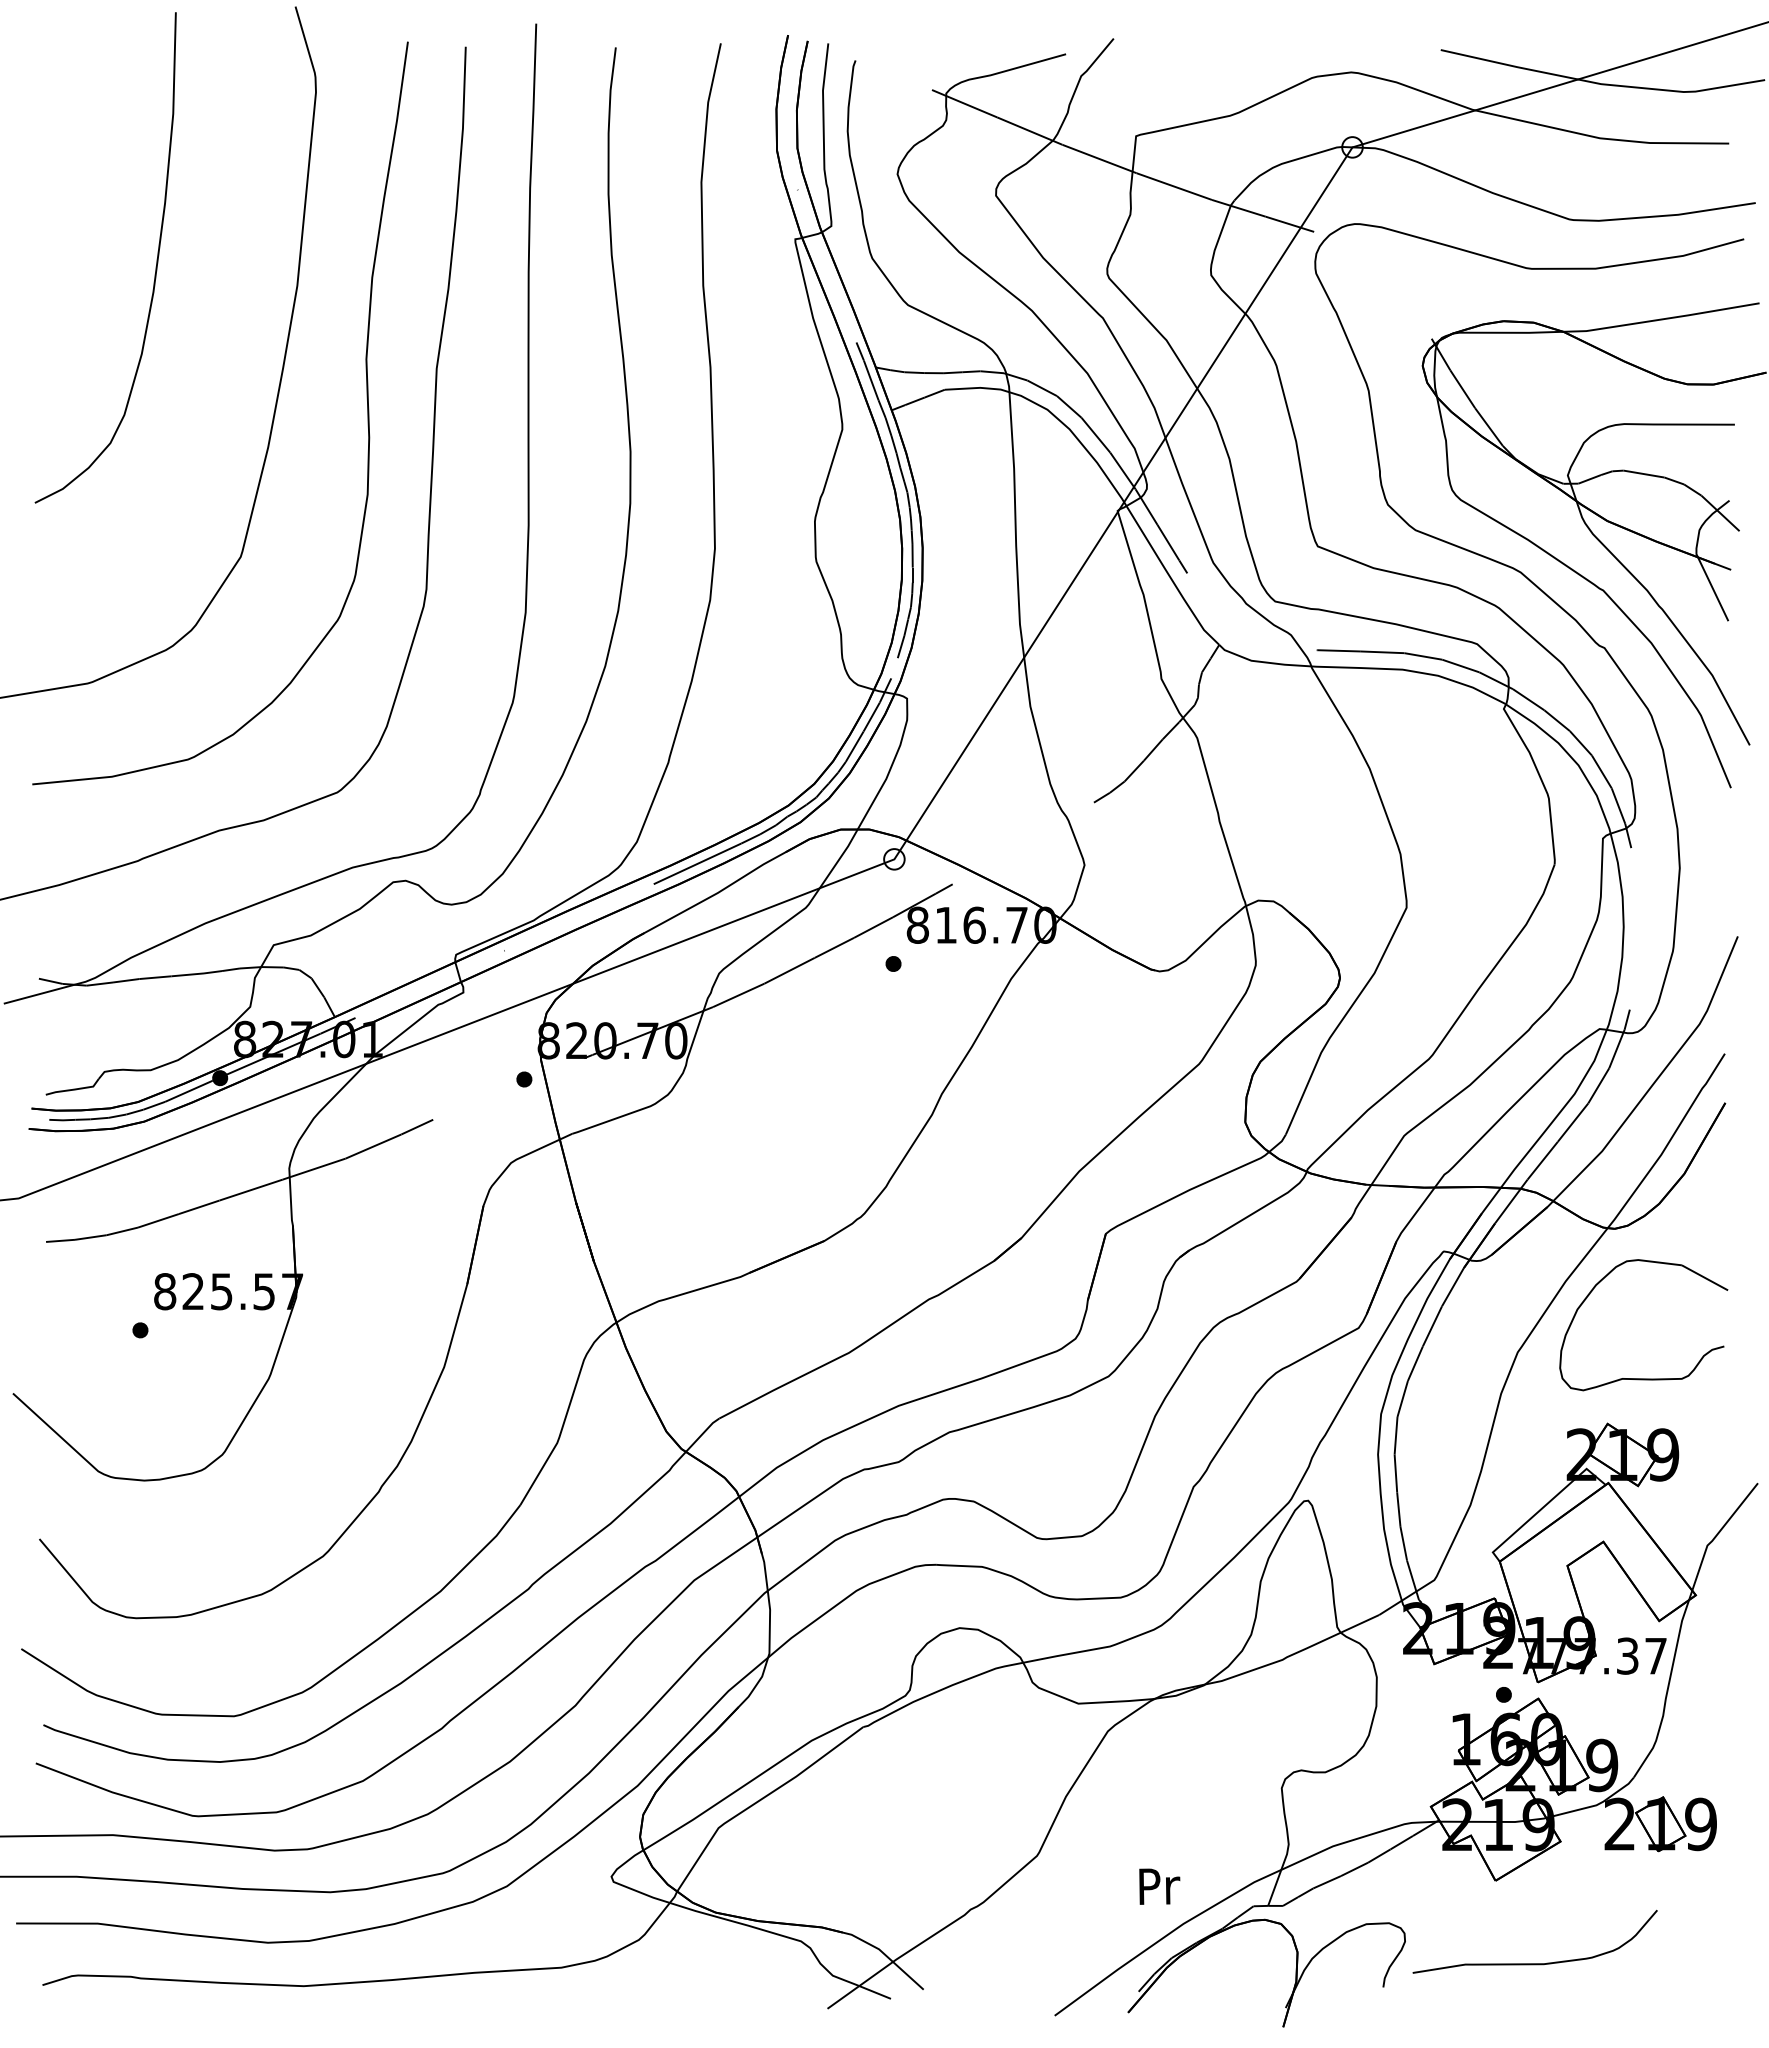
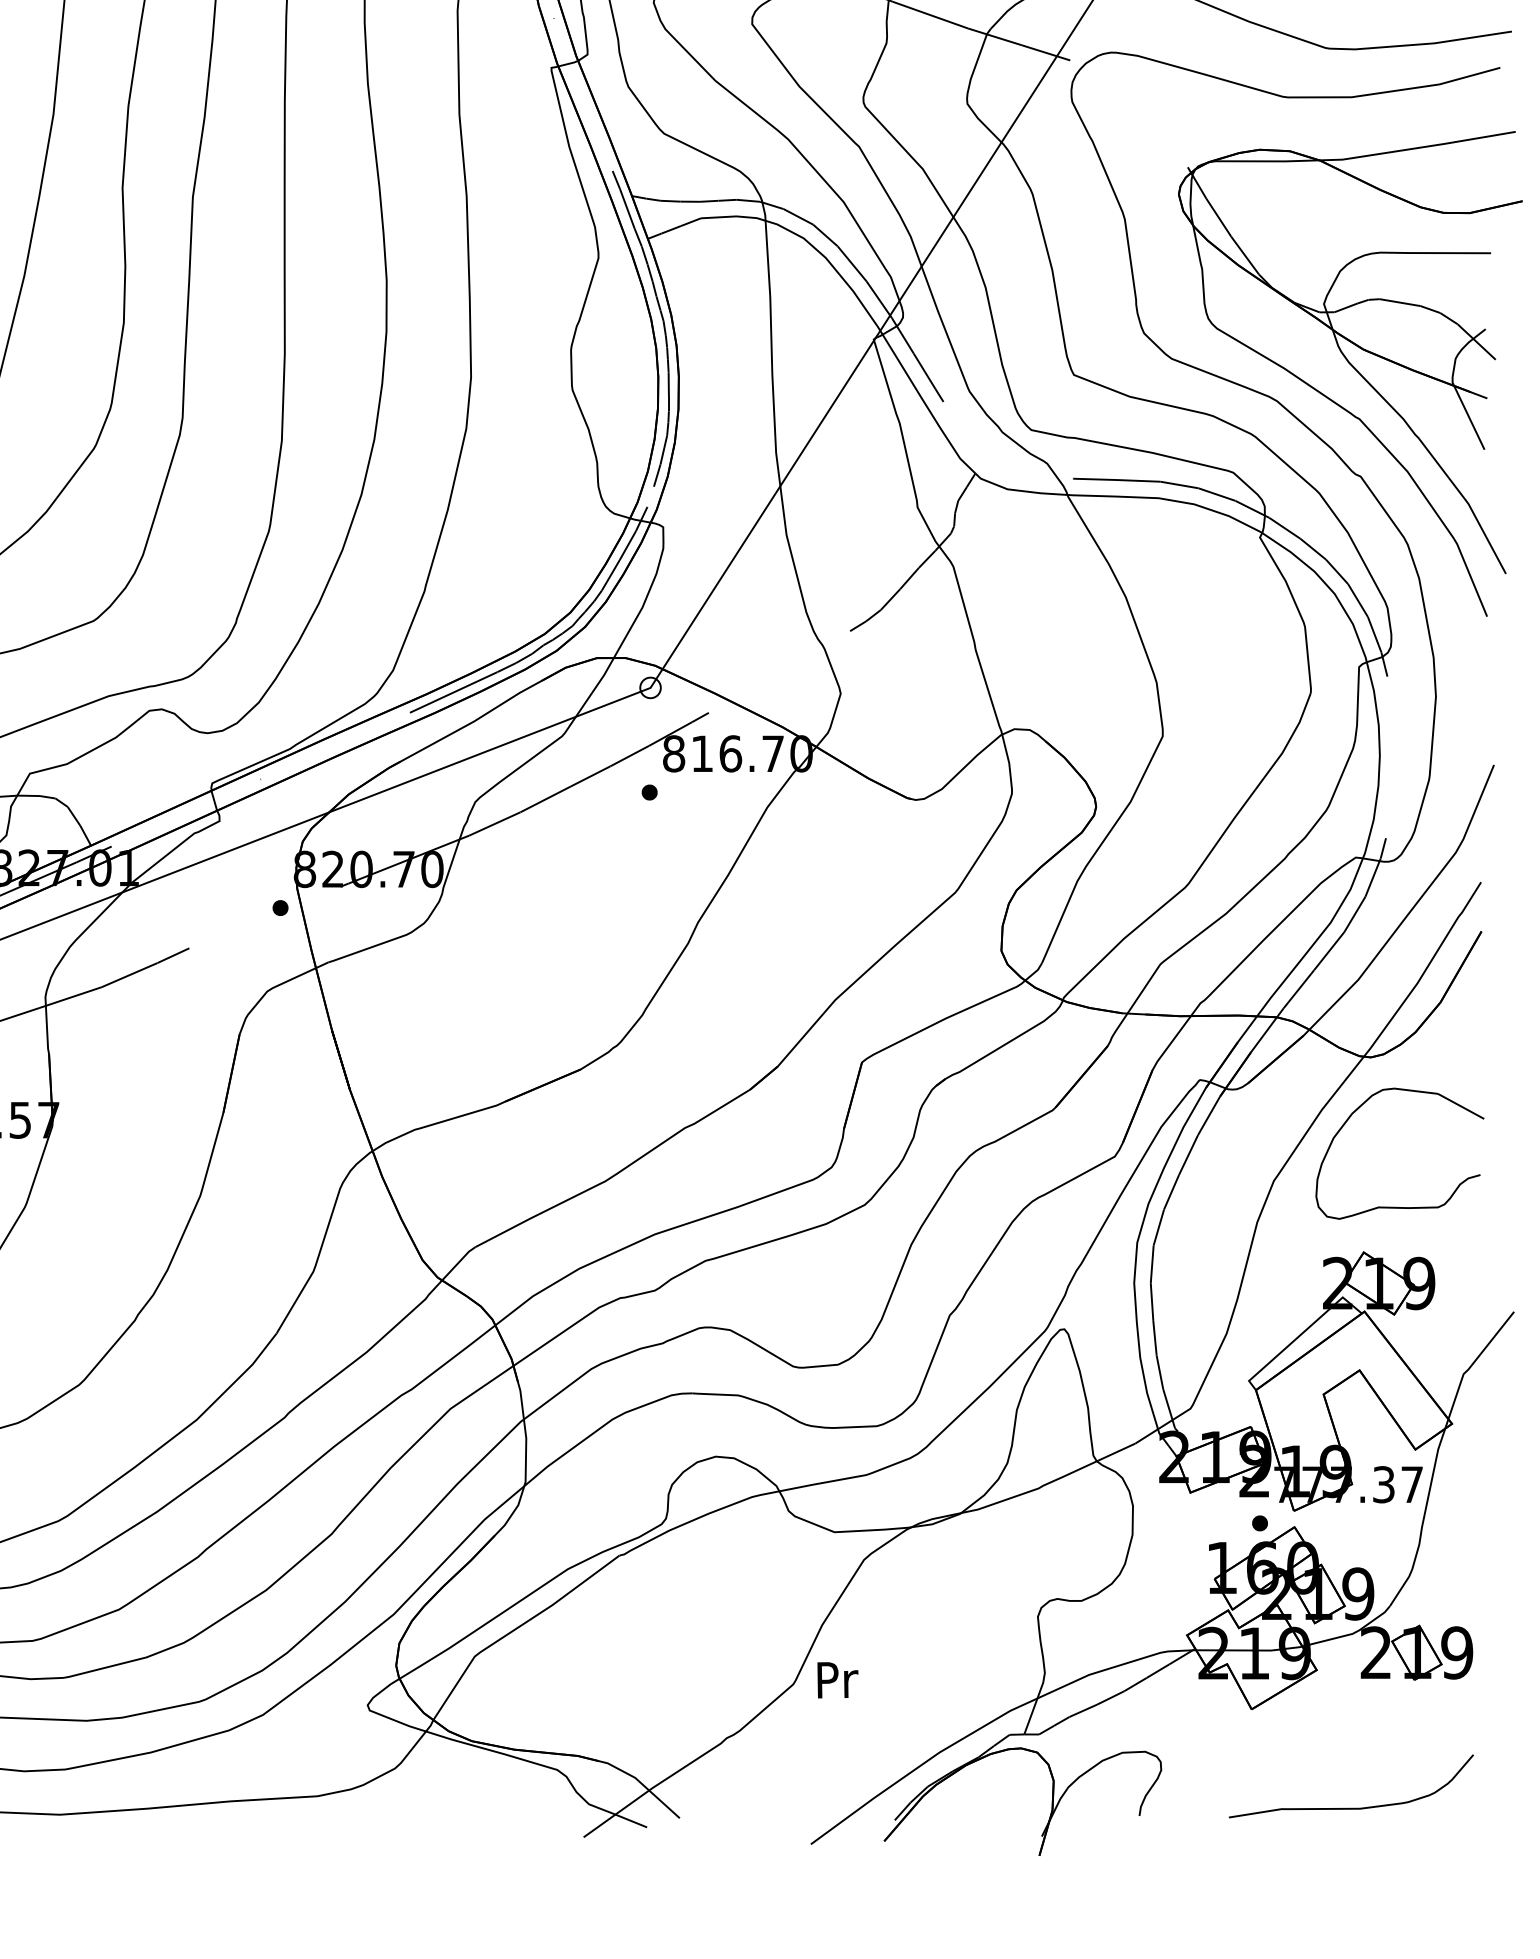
text: (1159, 1886) -> (837, 1680), moved
curve: (1534, 1963) -> (1350, 1808), moved

